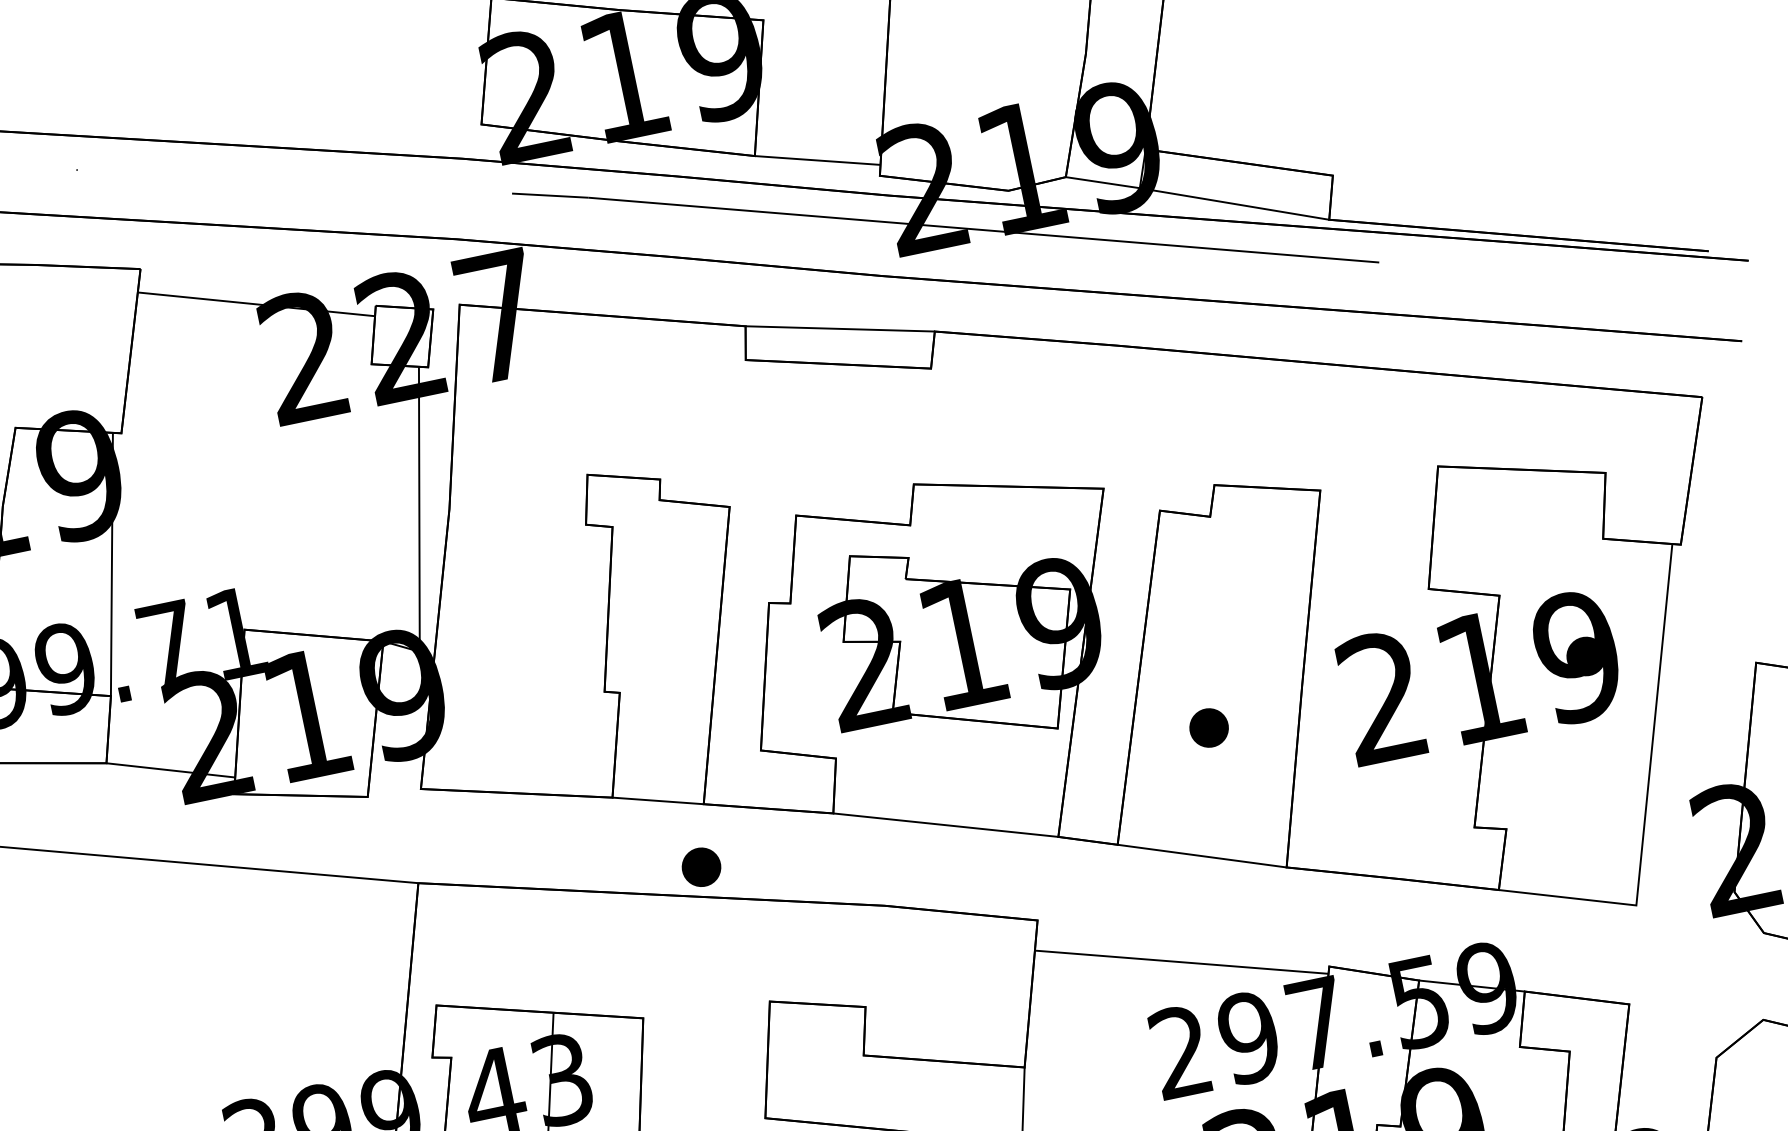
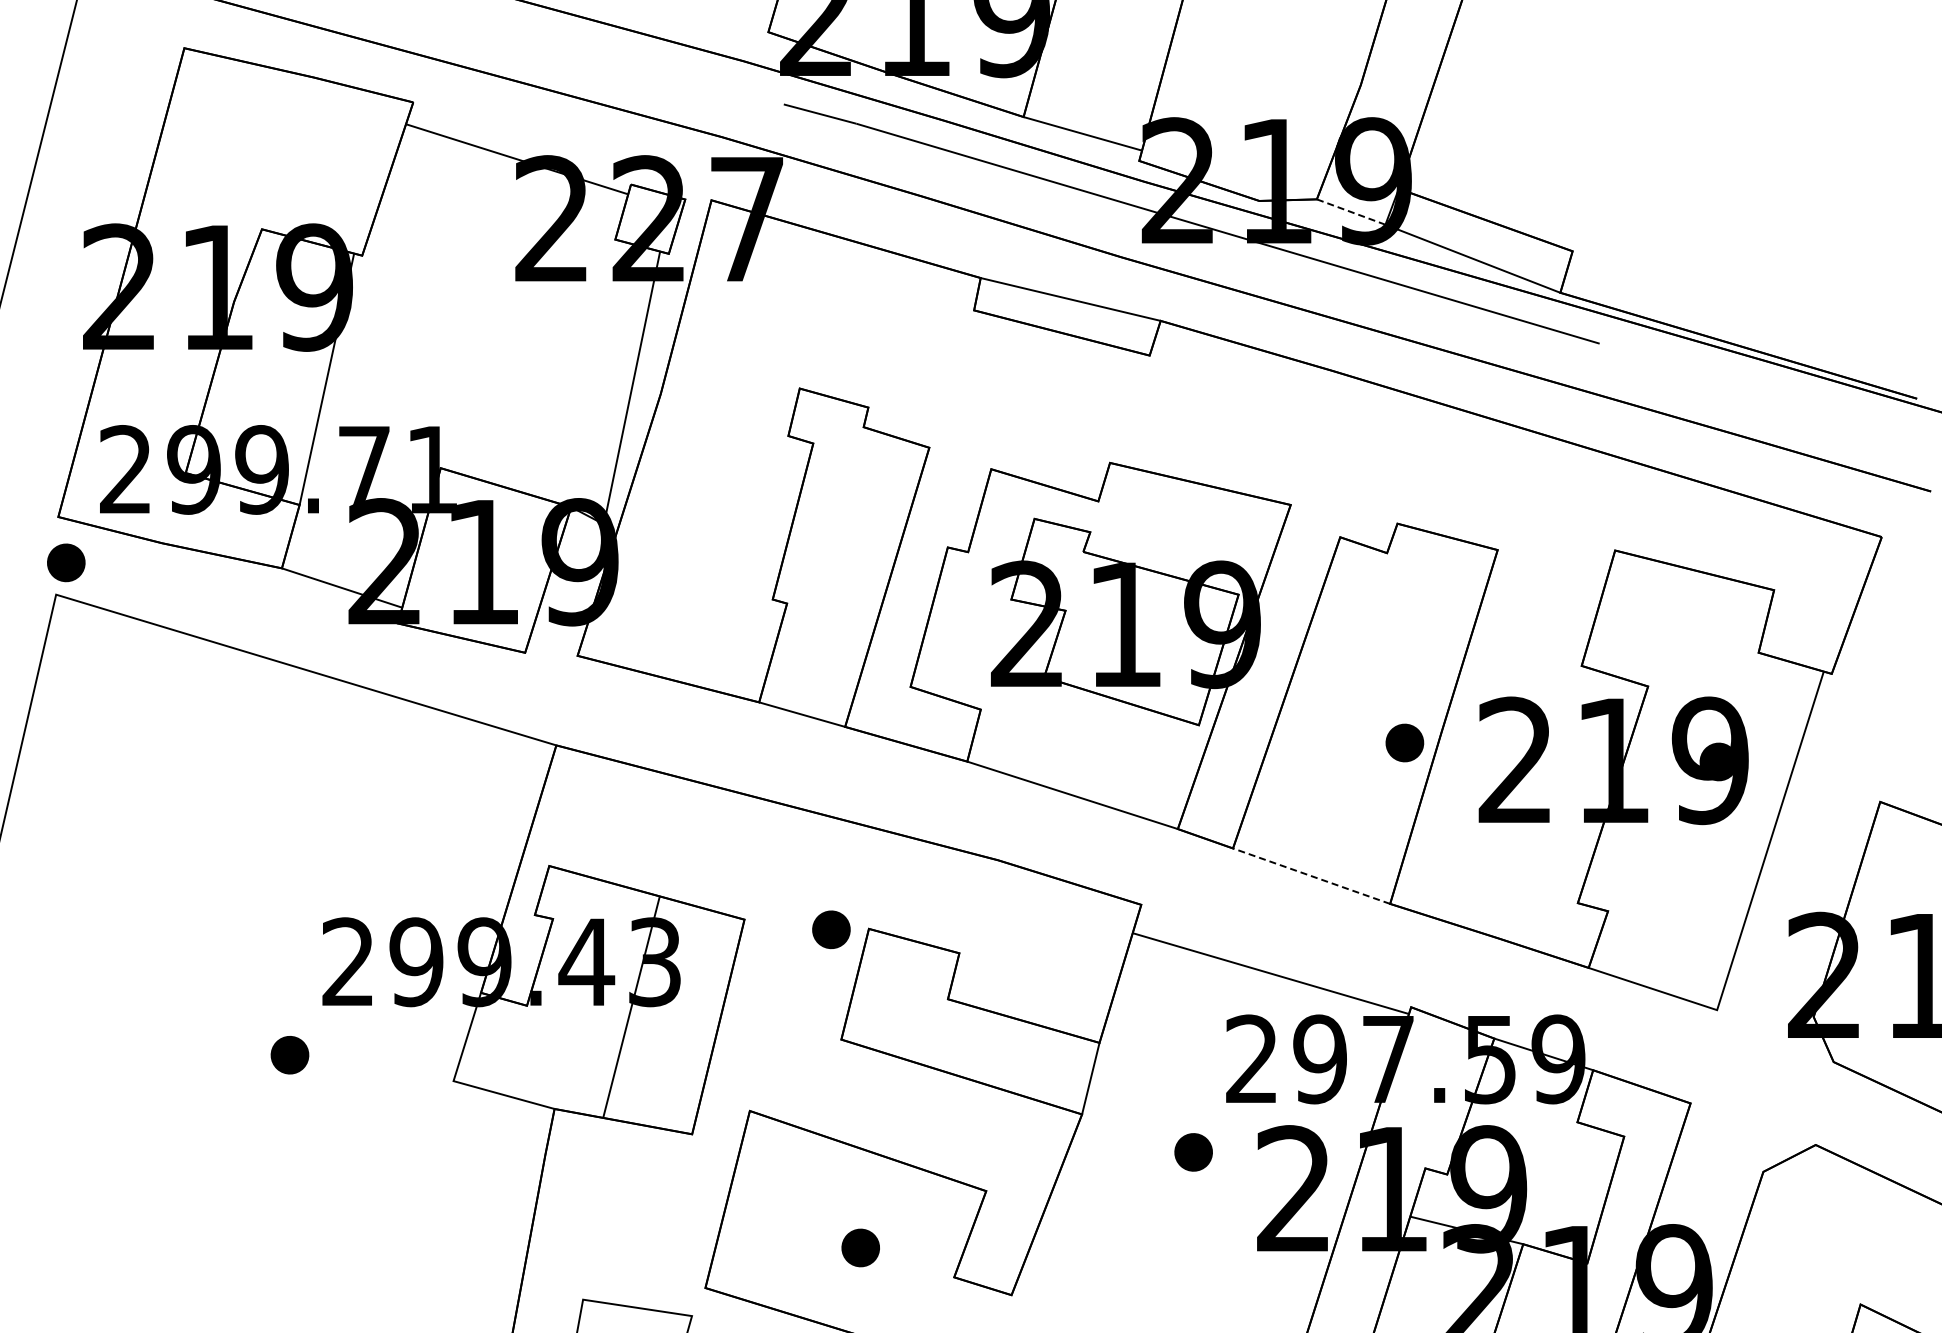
line: (1103, 183) -> (1351, 212), solid -> dashed
part: (1208, 727) -> (1404, 742), moved
line: (1202, 856) -> (1311, 876), solid -> dashed
part: (701, 866) -> (831, 929), moved

